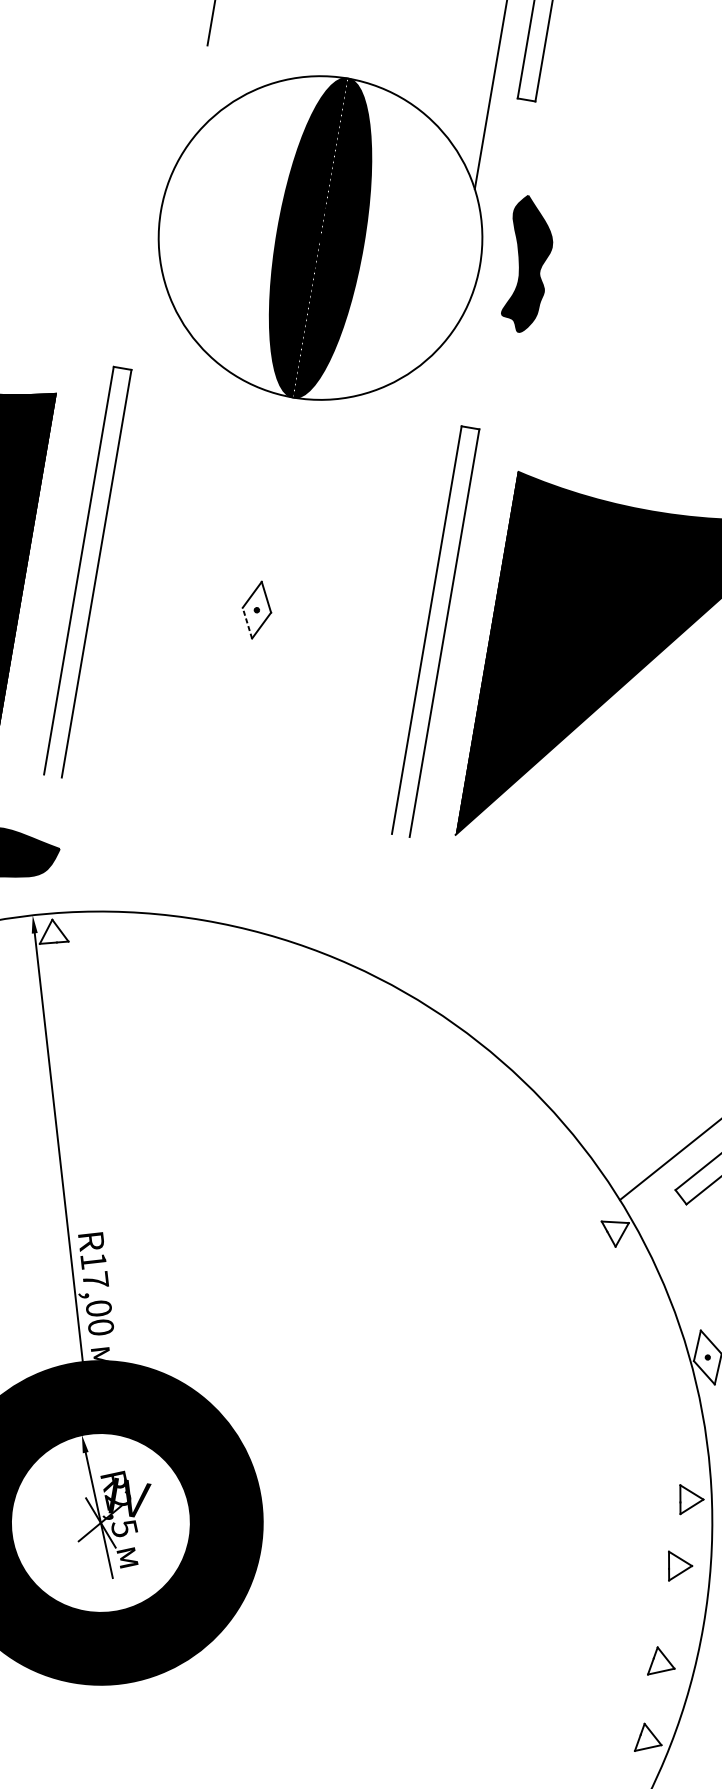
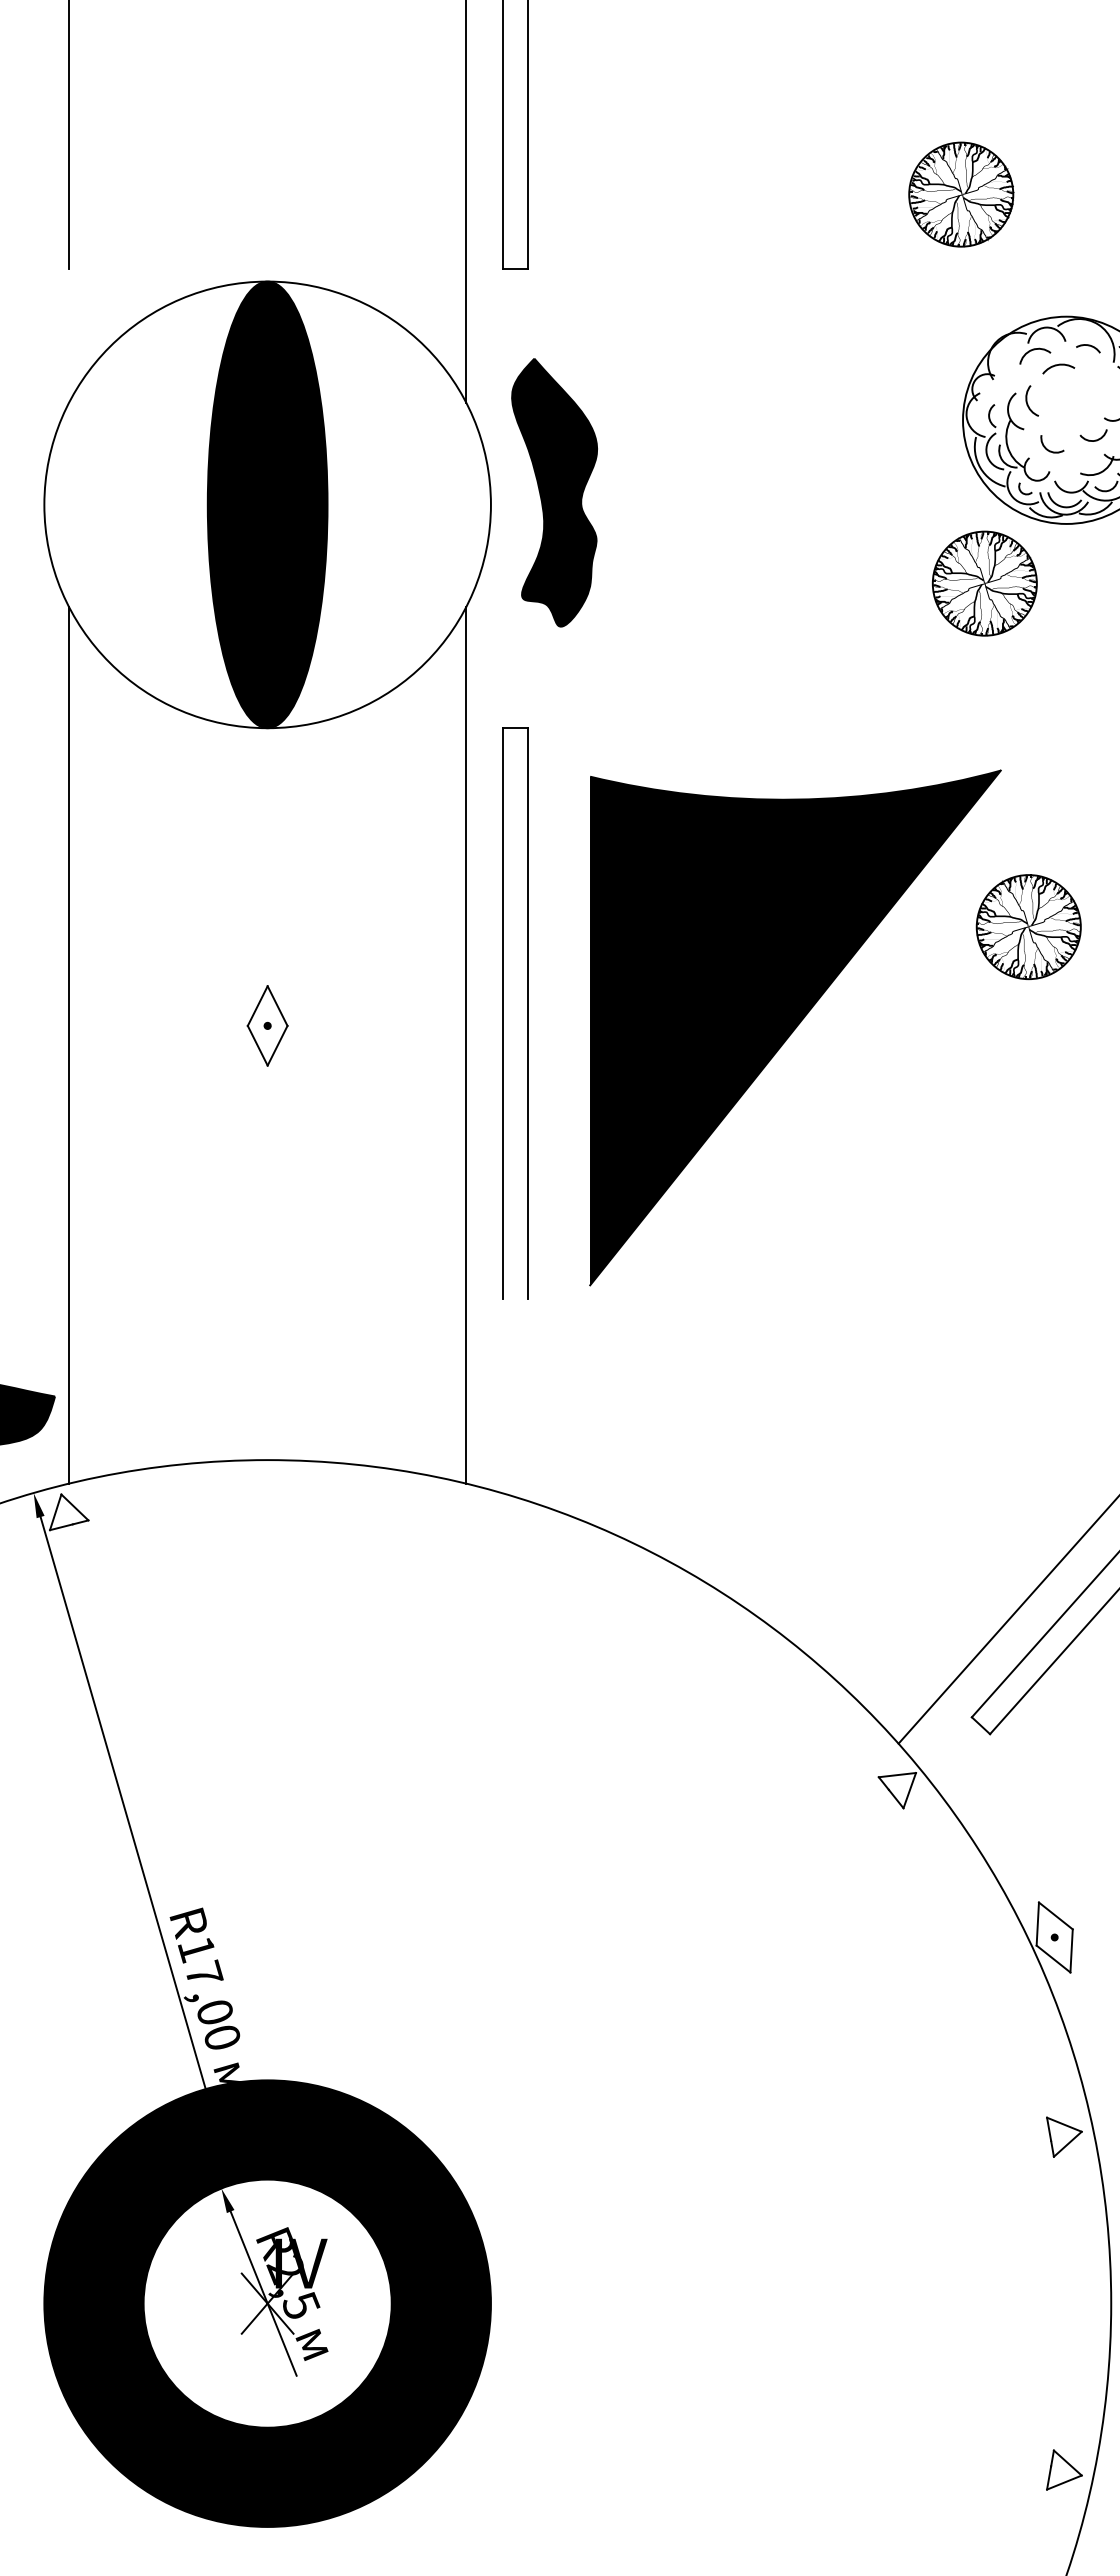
part: (526, 264) -> (554, 492), size x1.43
part: (79, 570) -> (16, 1013), removed
line: (112, 600) -> (69, 1045), added
line: (247, 622) -> (257, 1045), dashed -> solid
line: (396, 648) -> (466, 1045), added
part: (679, 1567) -> (1064, 2229), removed
part: (662, 1662) -> (1064, 2362), removed

